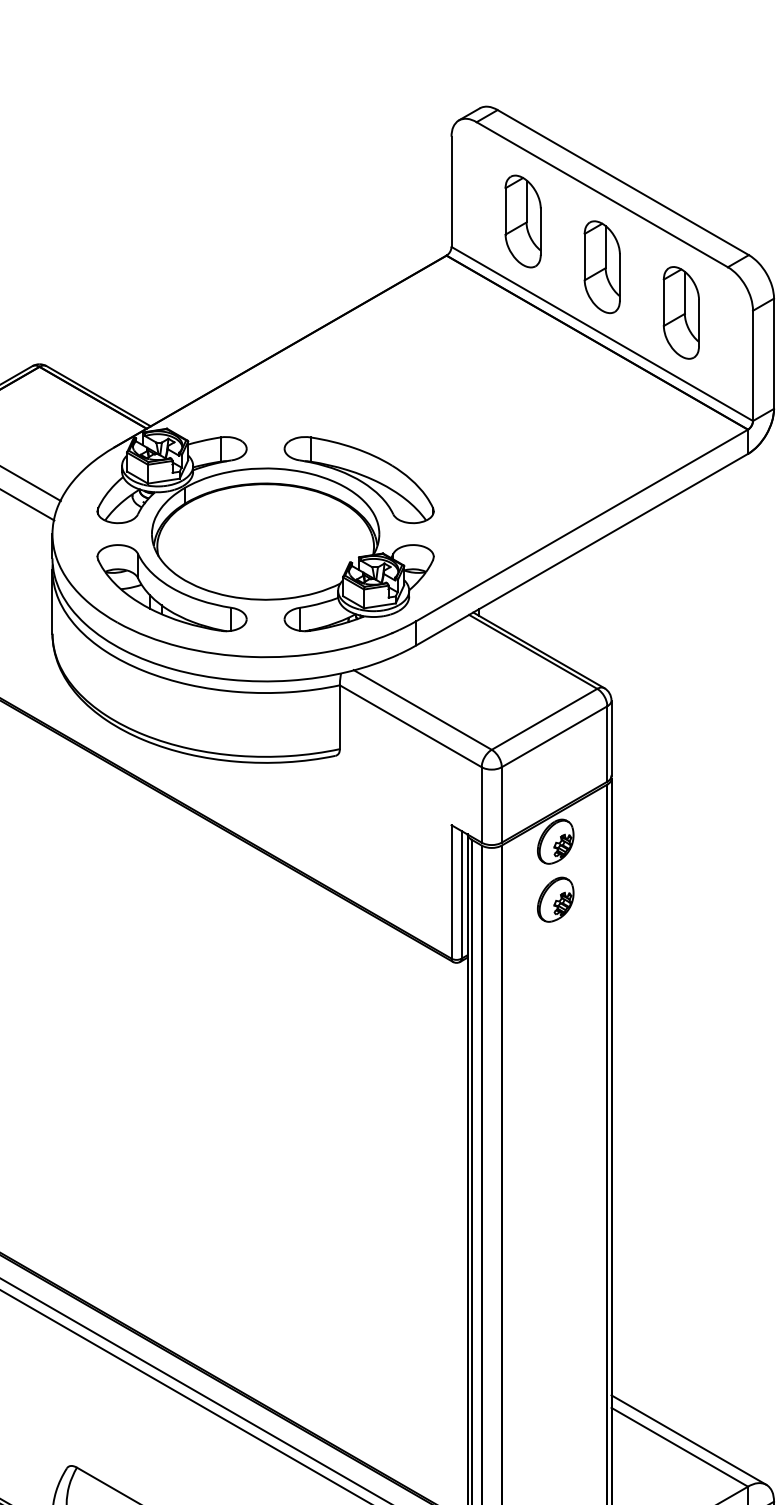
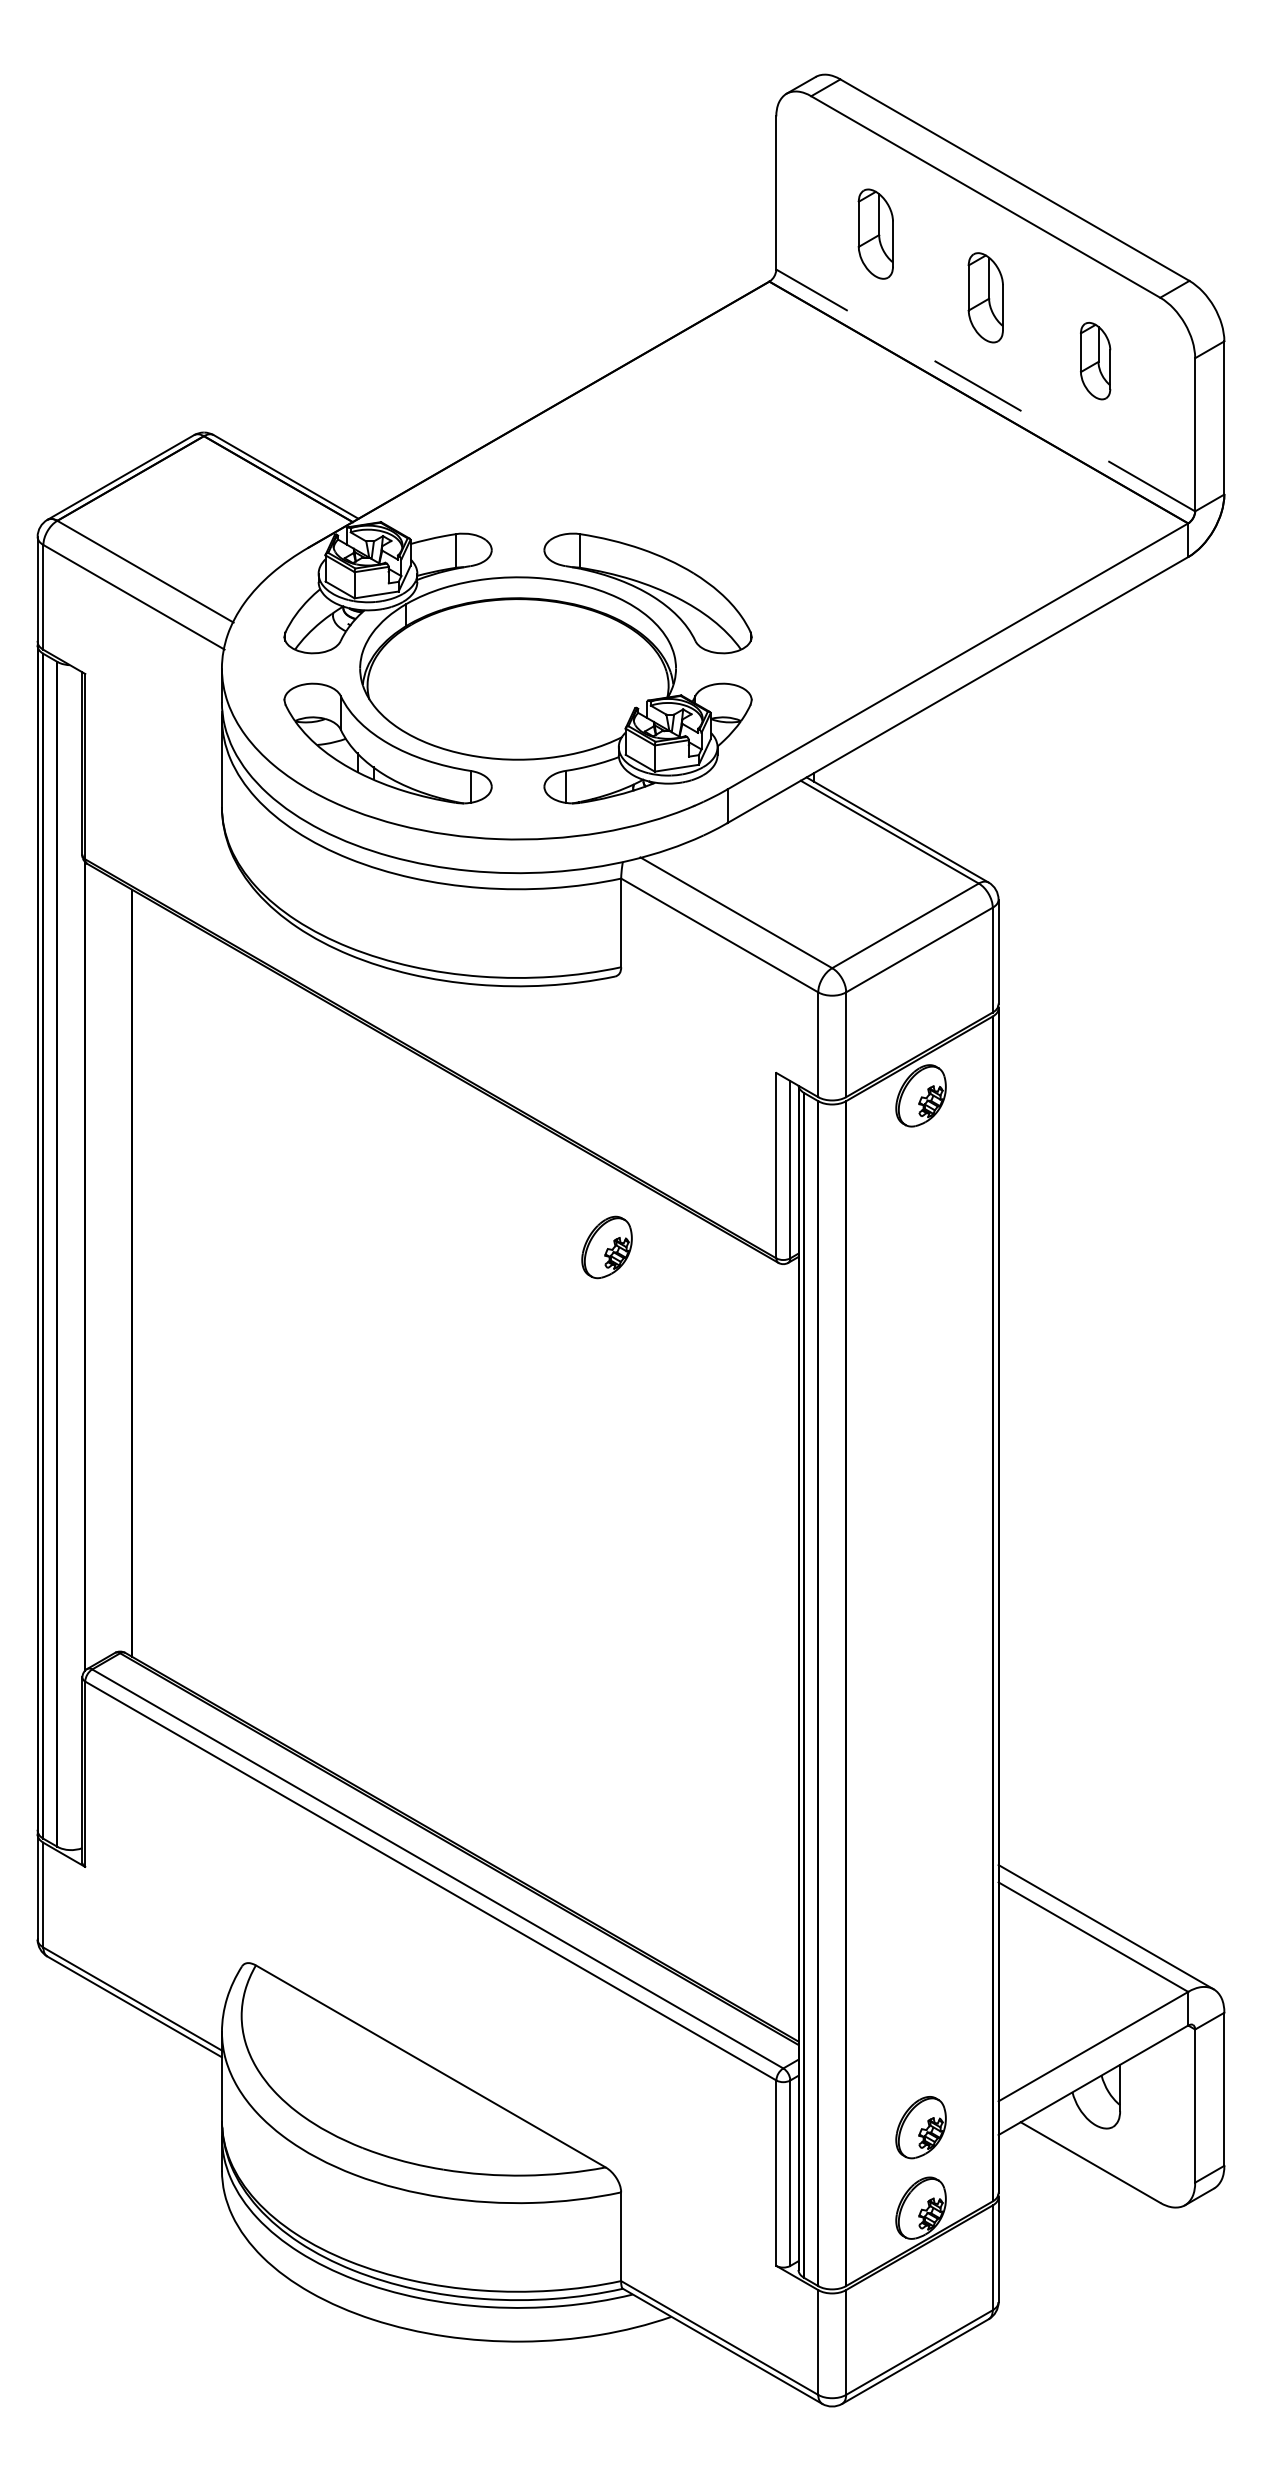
part: (522, 220) -> (875, 233), size x0.7
part: (602, 267) -> (985, 297), size x0.7
part: (681, 312) -> (1095, 360), size x0.6
line: (602, 334) -> (985, 390), solid -> dashed
part: (555, 899) -> (606, 1247), moved

